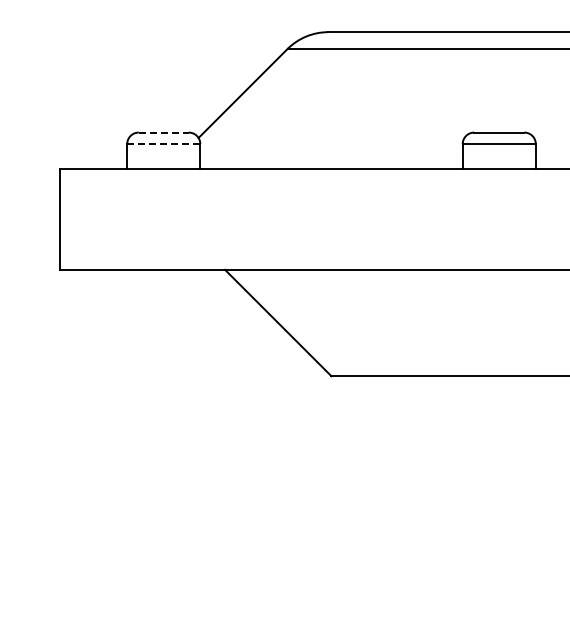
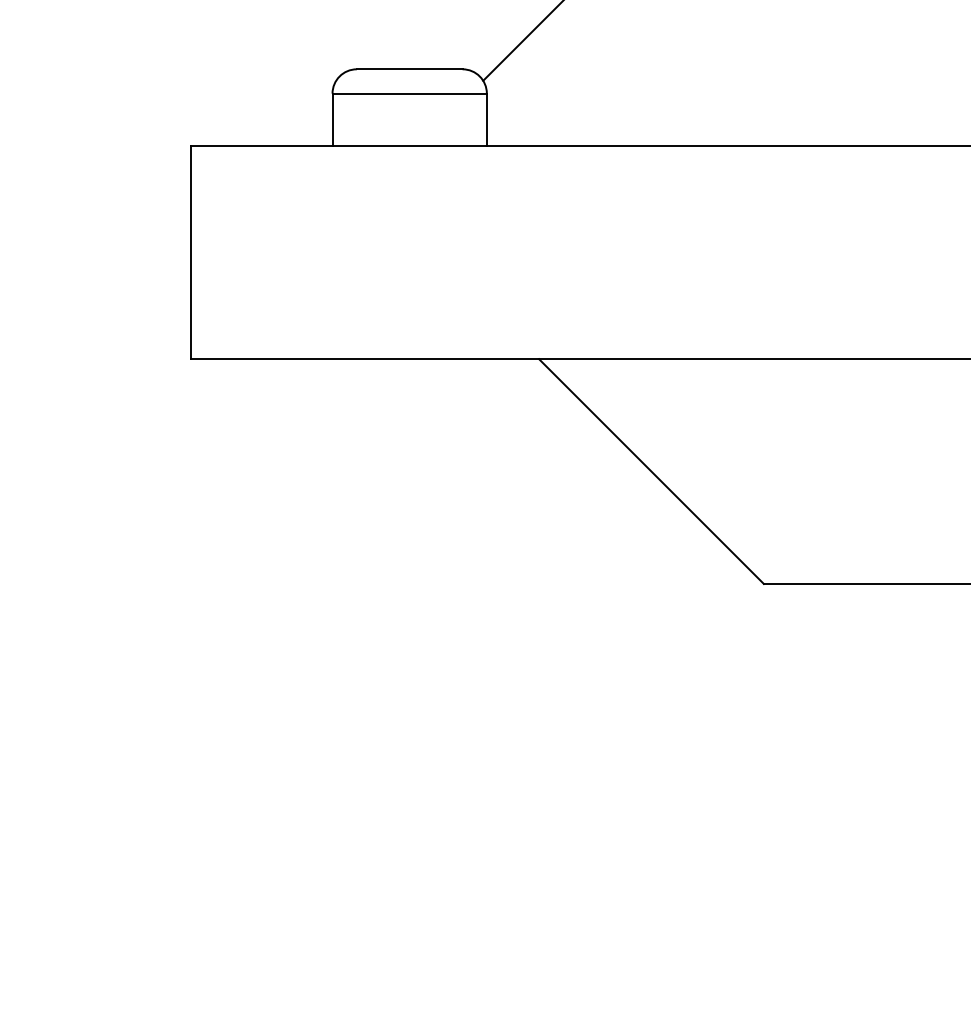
line: (164, 132) -> (411, 69), dashed -> solid
line: (163, 144) -> (409, 94), dashed -> solid

